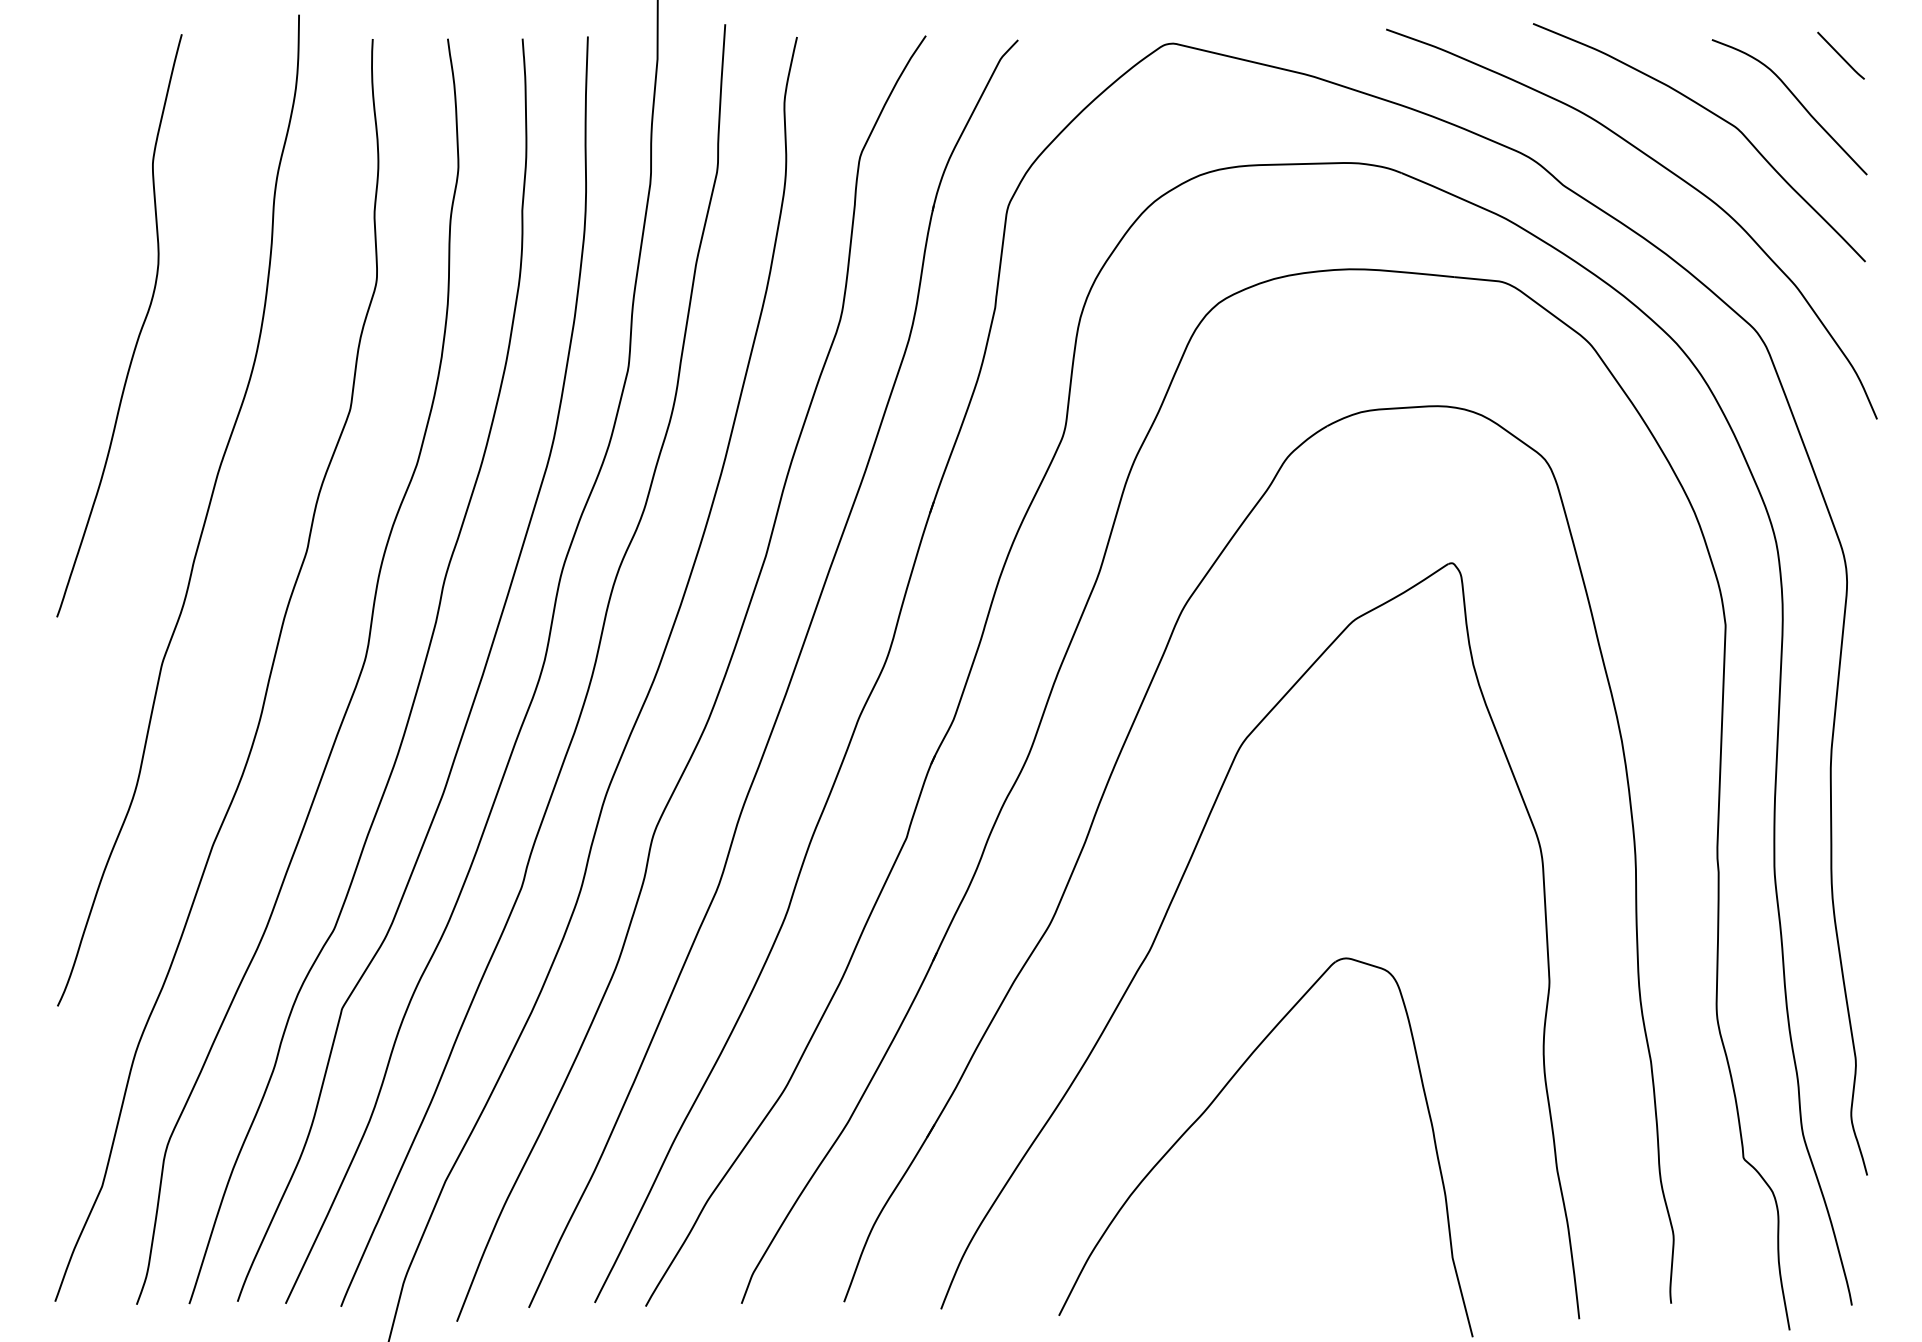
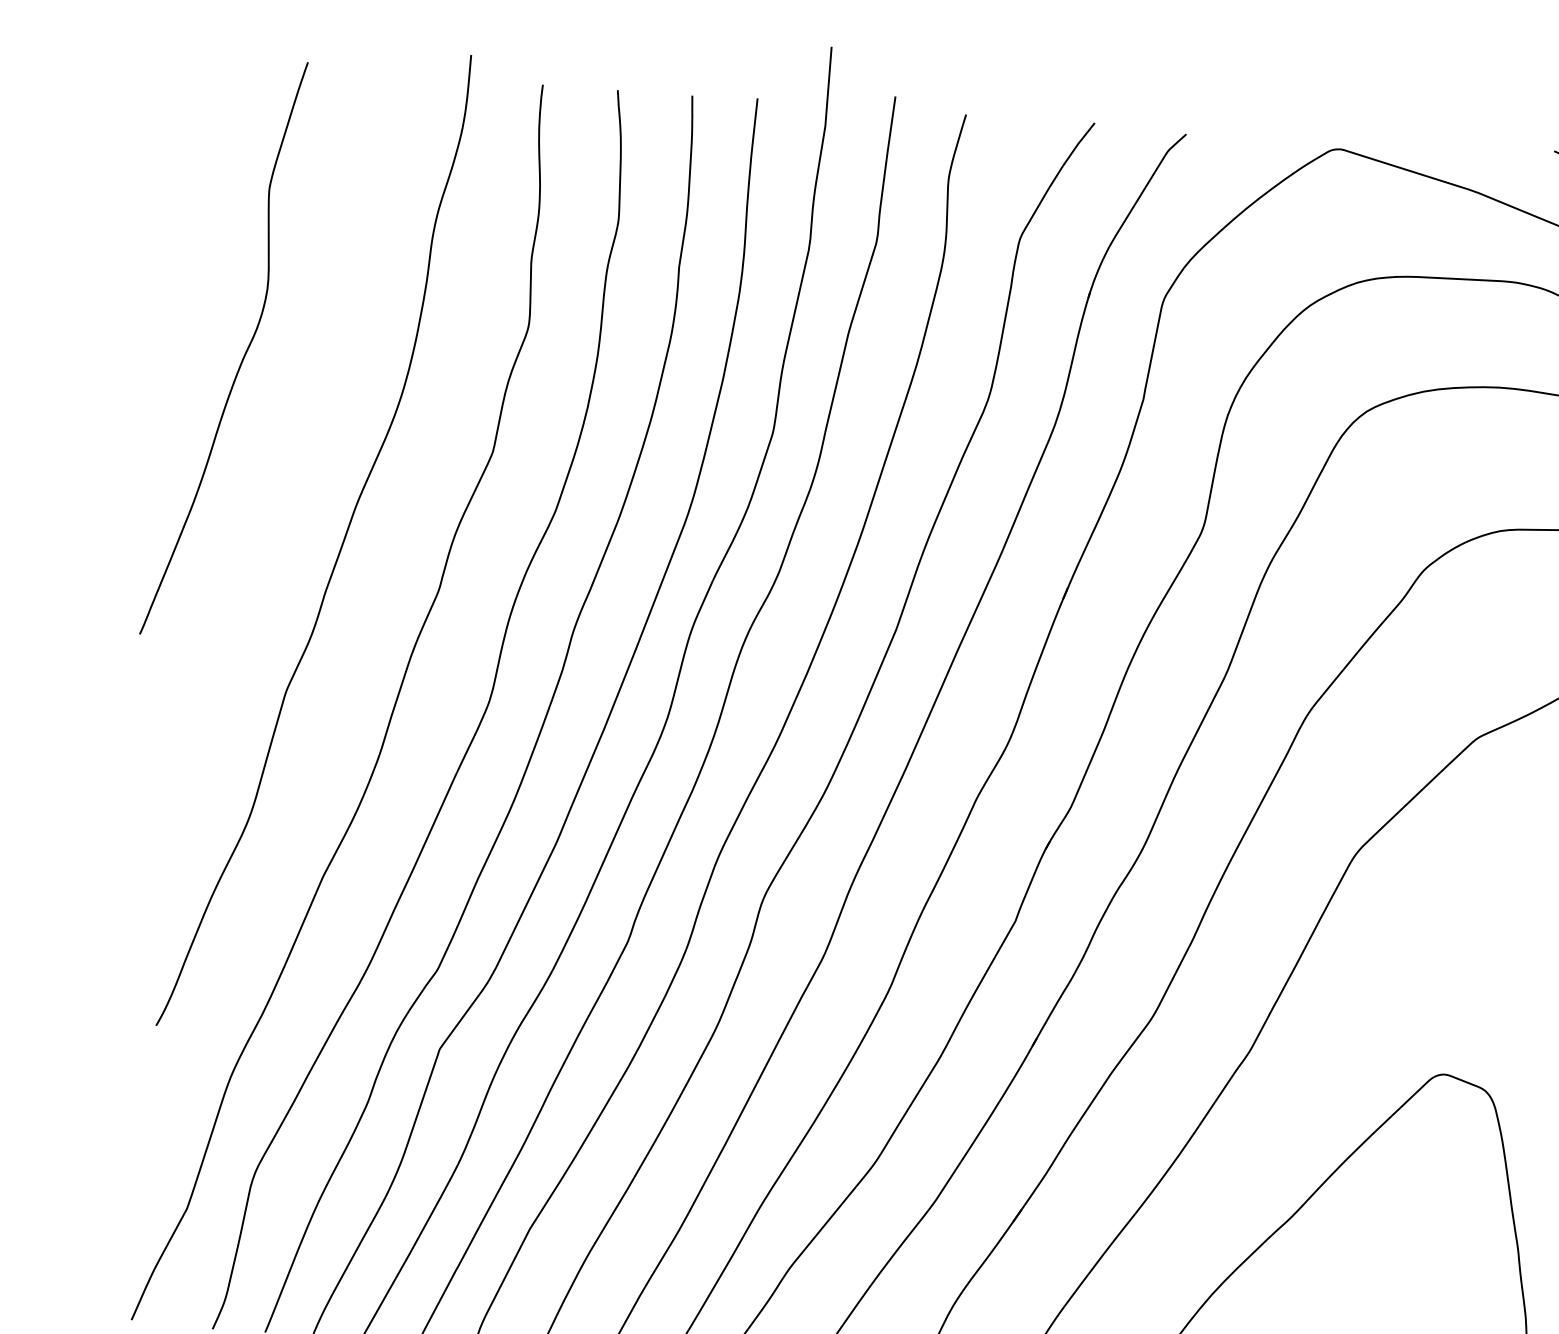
curve: (139, 331) -> (243, 355), moved

